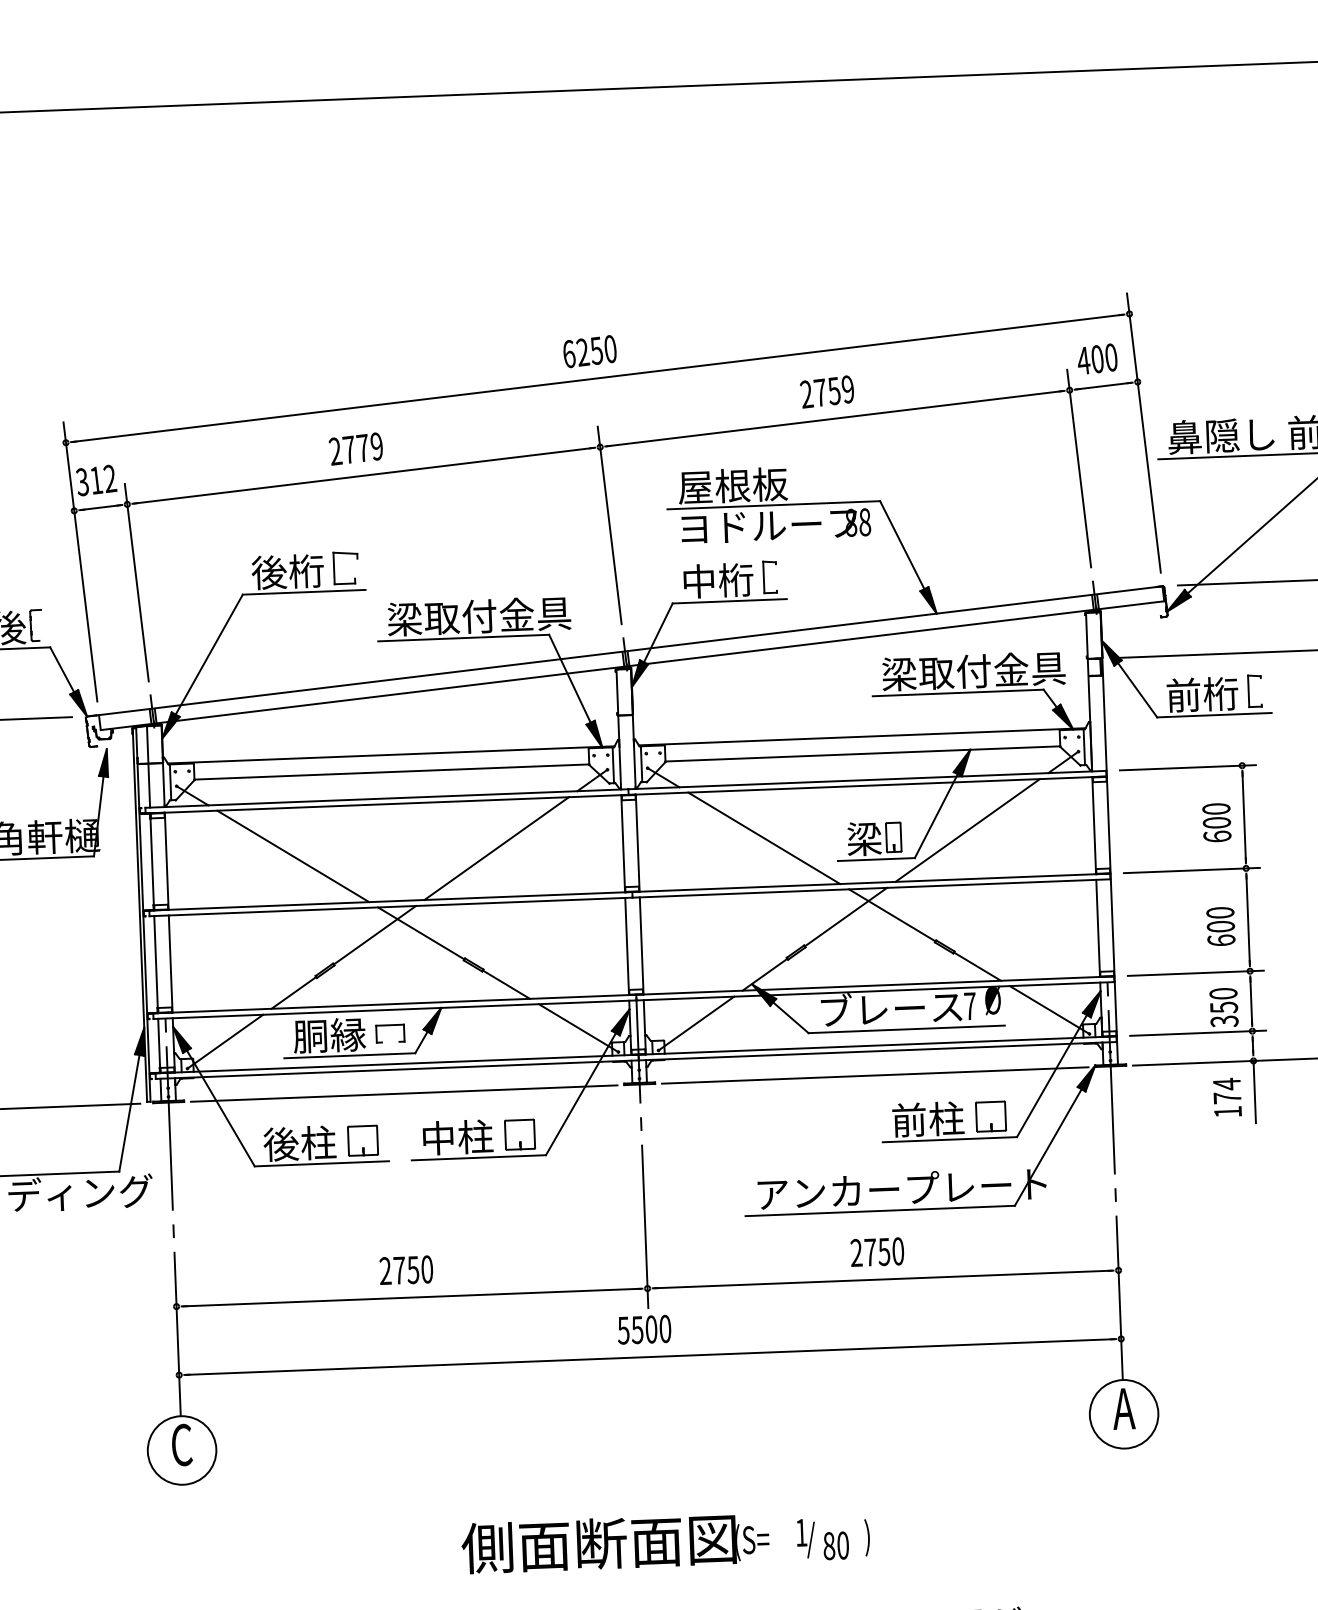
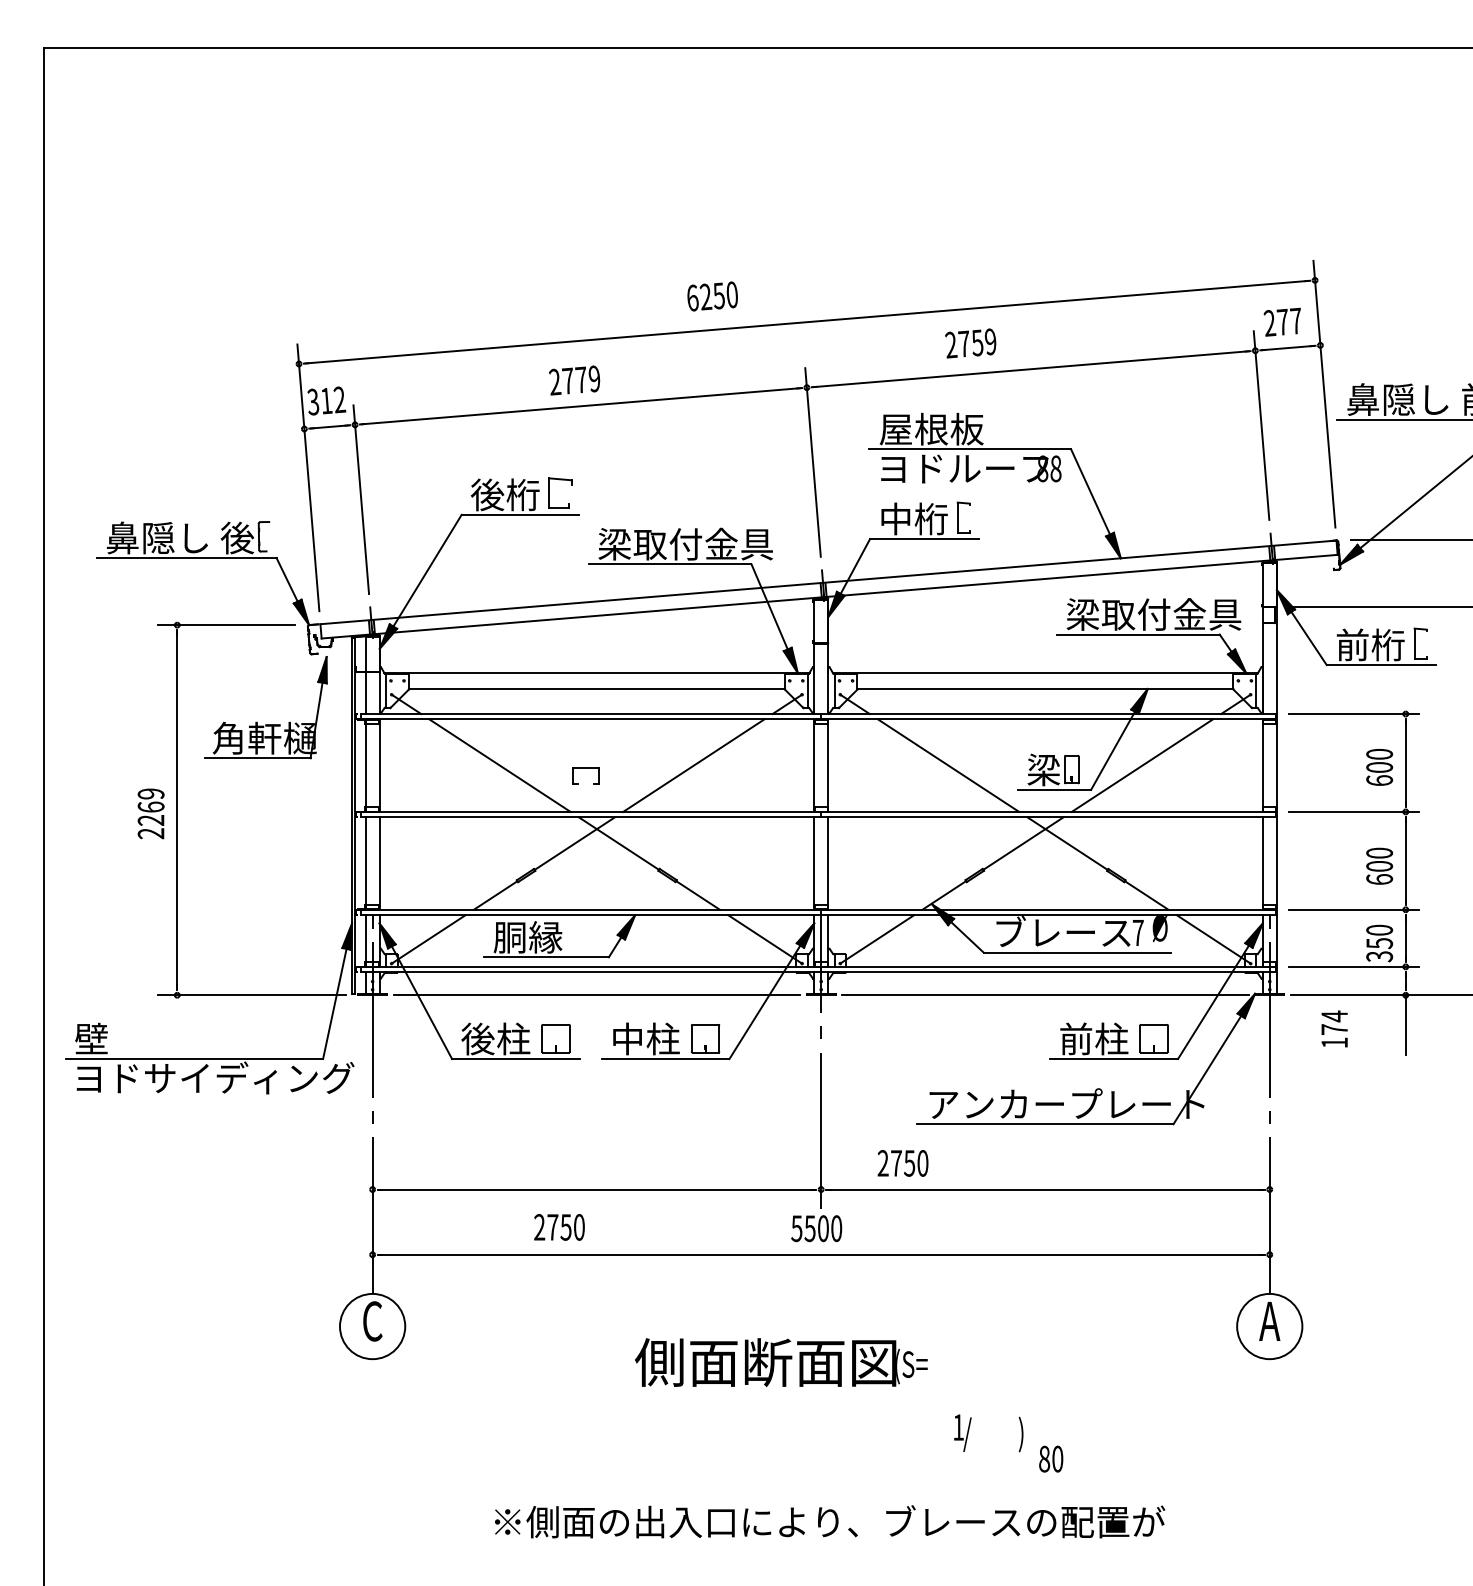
text: (589, 351) -> (712, 296), moved
text: (1096, 358) -> (1282, 321), 400 -> 277
text: (826, 391) -> (970, 343), moved
part: (389, 1026) -> (585, 768), moved
text: (1227, 1096) -> (1334, 1028), moved
text: (876, 1252) -> (902, 1163), moved
text: (406, 1270) -> (559, 1227), moved
text: (615, 1543) -> (781, 1362), moved
text: (836, 1545) -> (1051, 1458), moved

